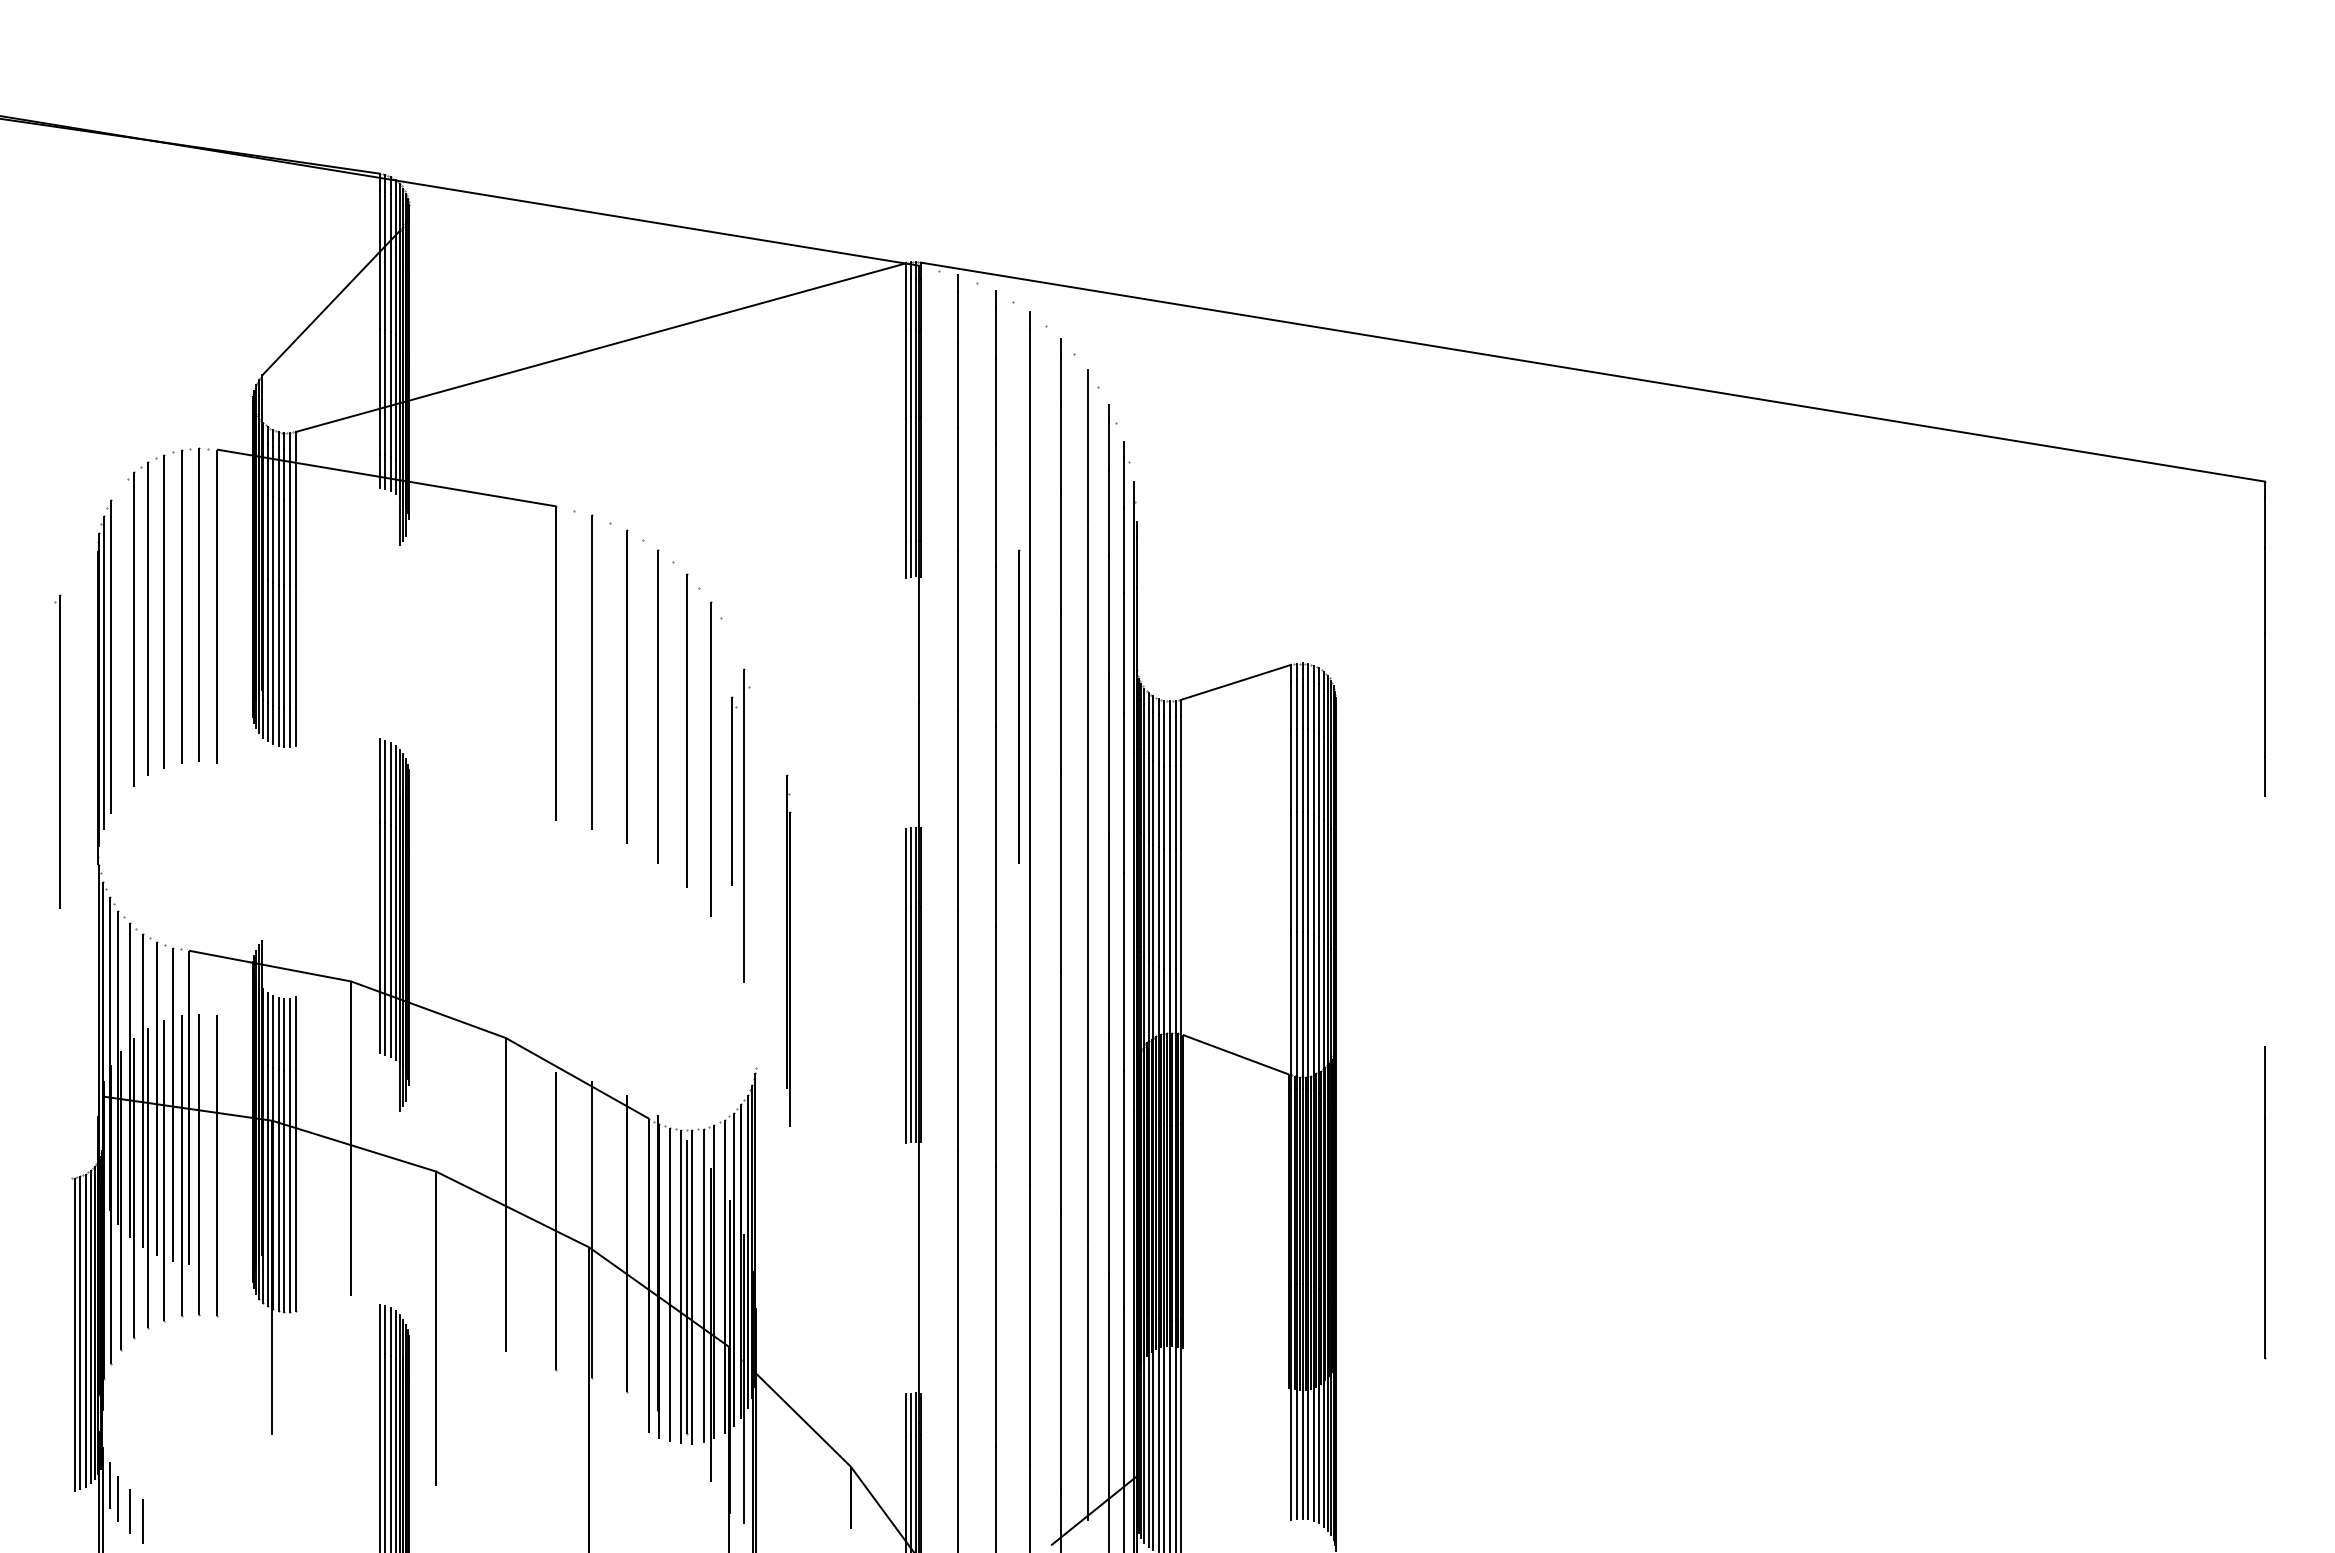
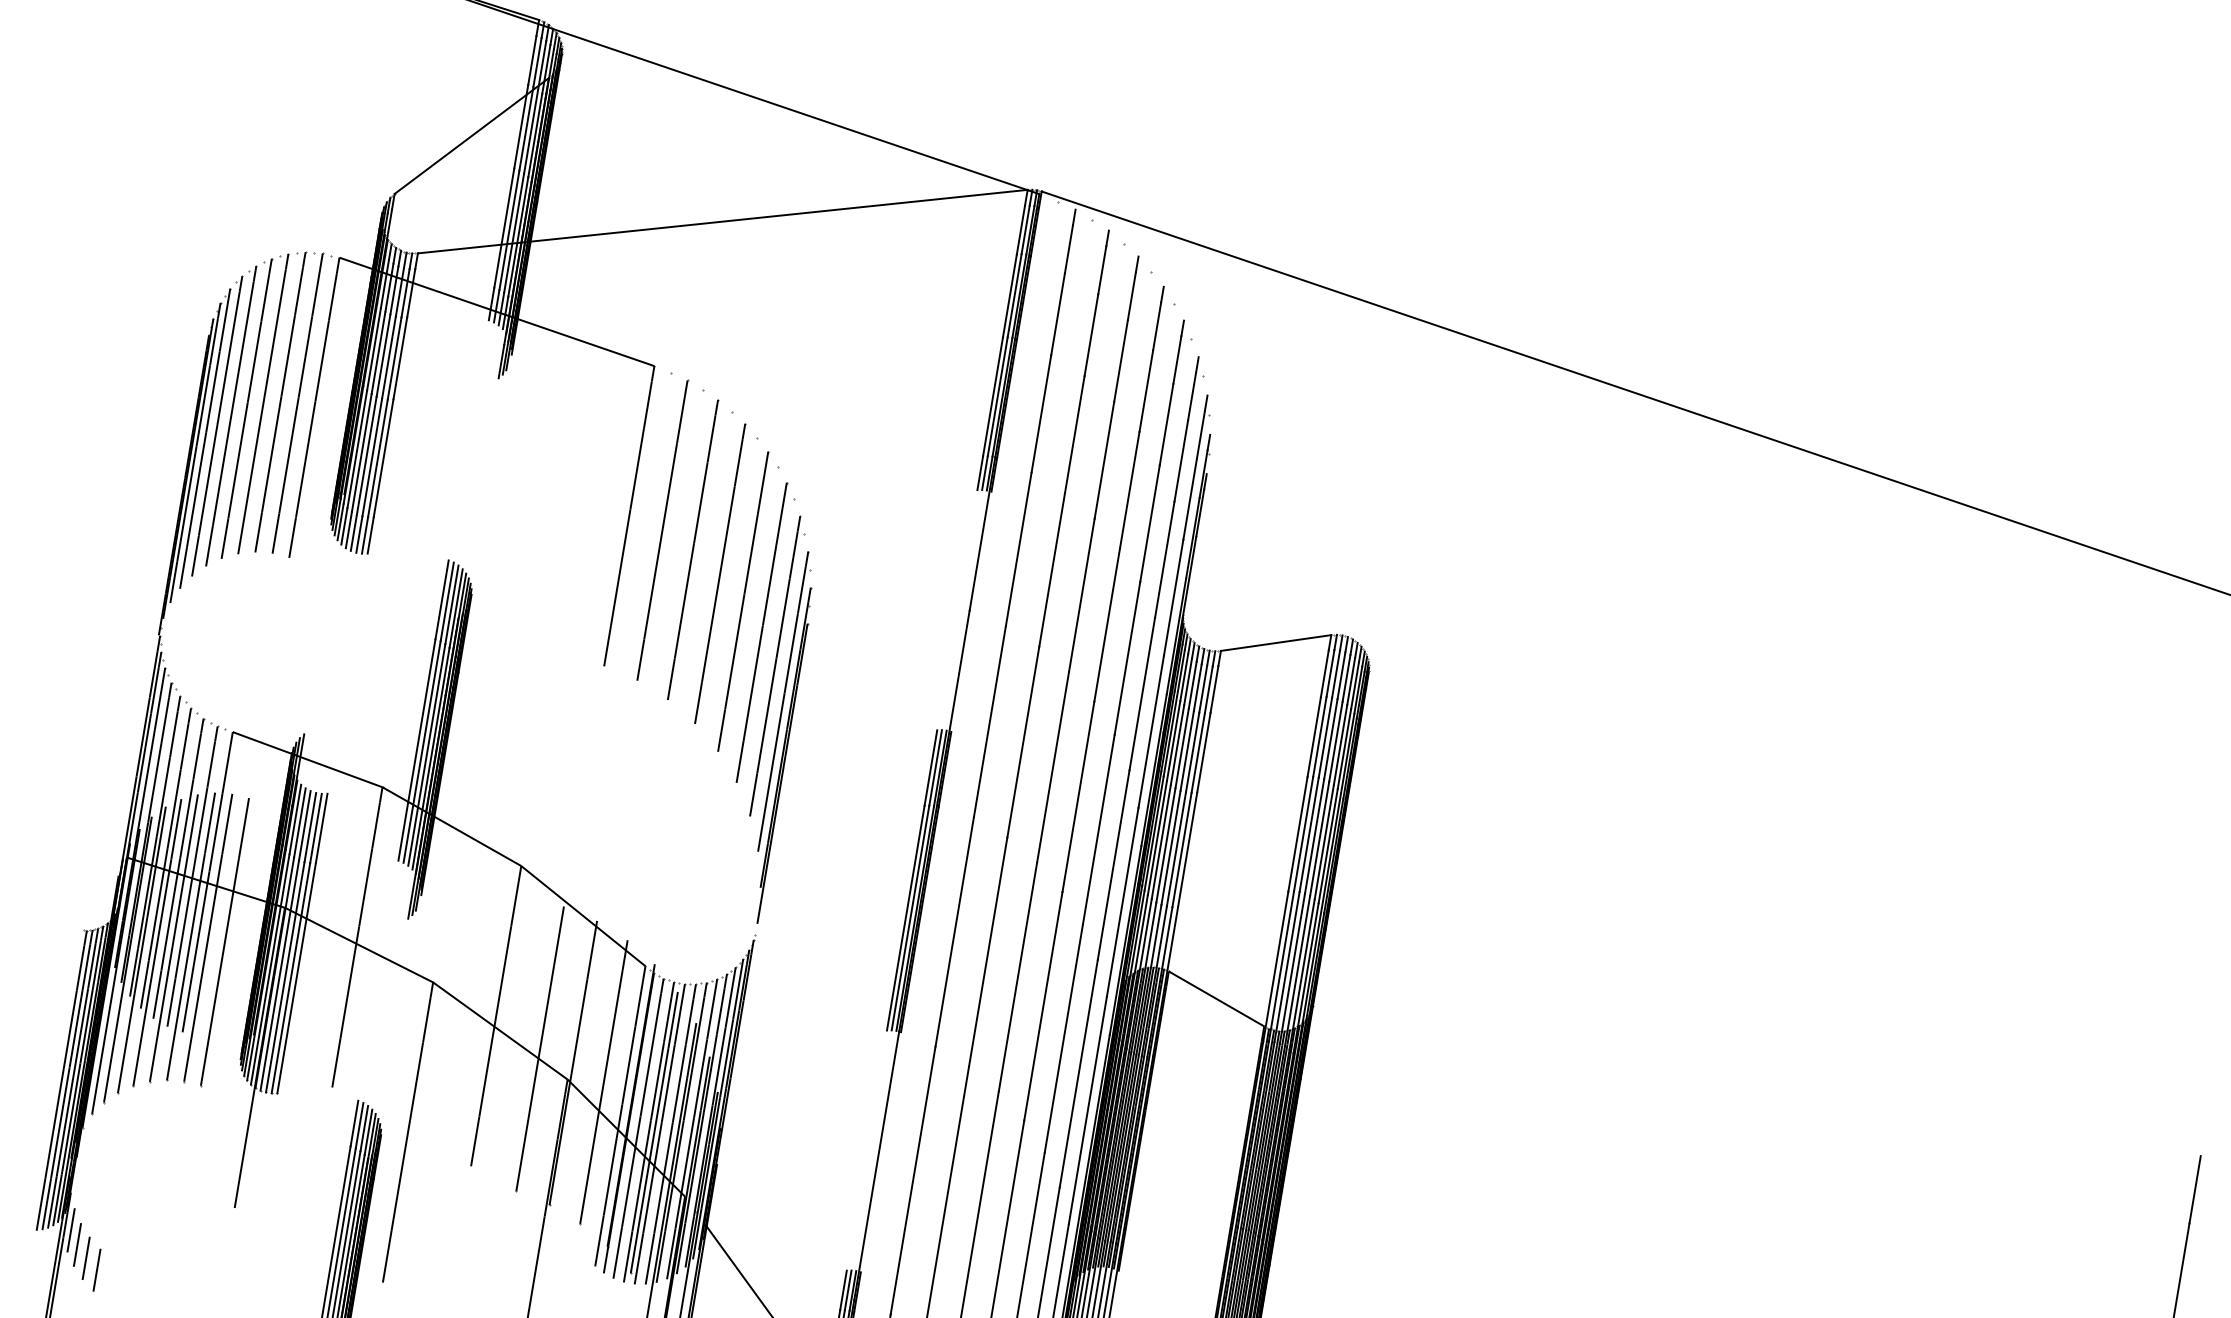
line: (1019, 706) -> (1065, 631), removed
part: (57, 751) -> (214, 425), moved
part: (733, 790) -> (778, 665), size x1.67
part: (788, 950) -> (784, 755), moved

